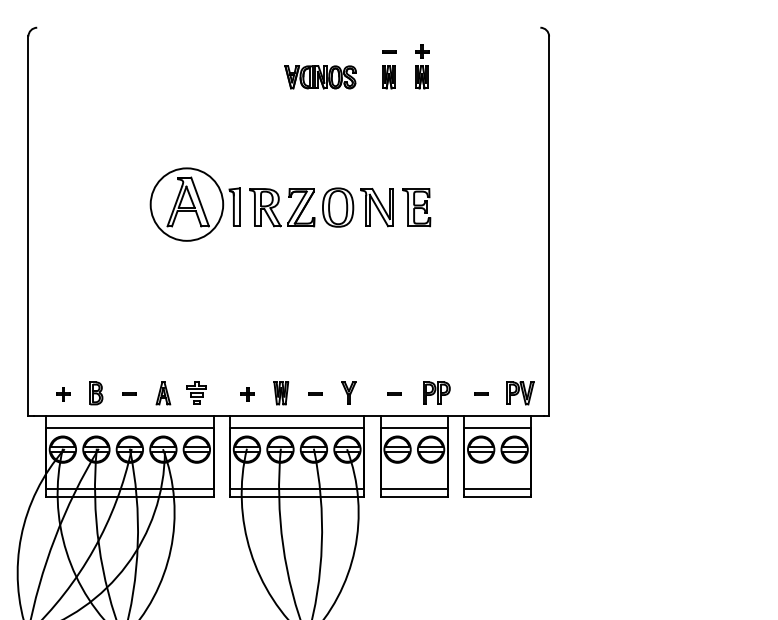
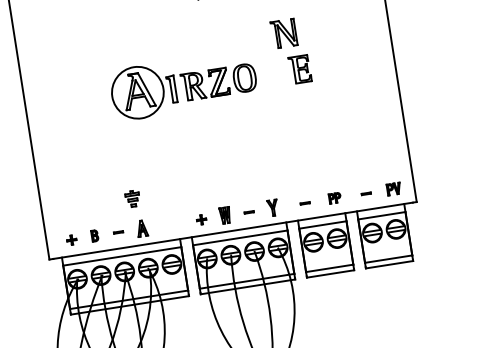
part: (376, 207) -> (283, 33), moved
part: (196, 392) -> (132, 198), moved
part: (436, 392) -> (334, 197), size x0.6
part: (96, 393) -> (94, 235), size x0.7
part: (520, 393) -> (394, 189), size x0.7

